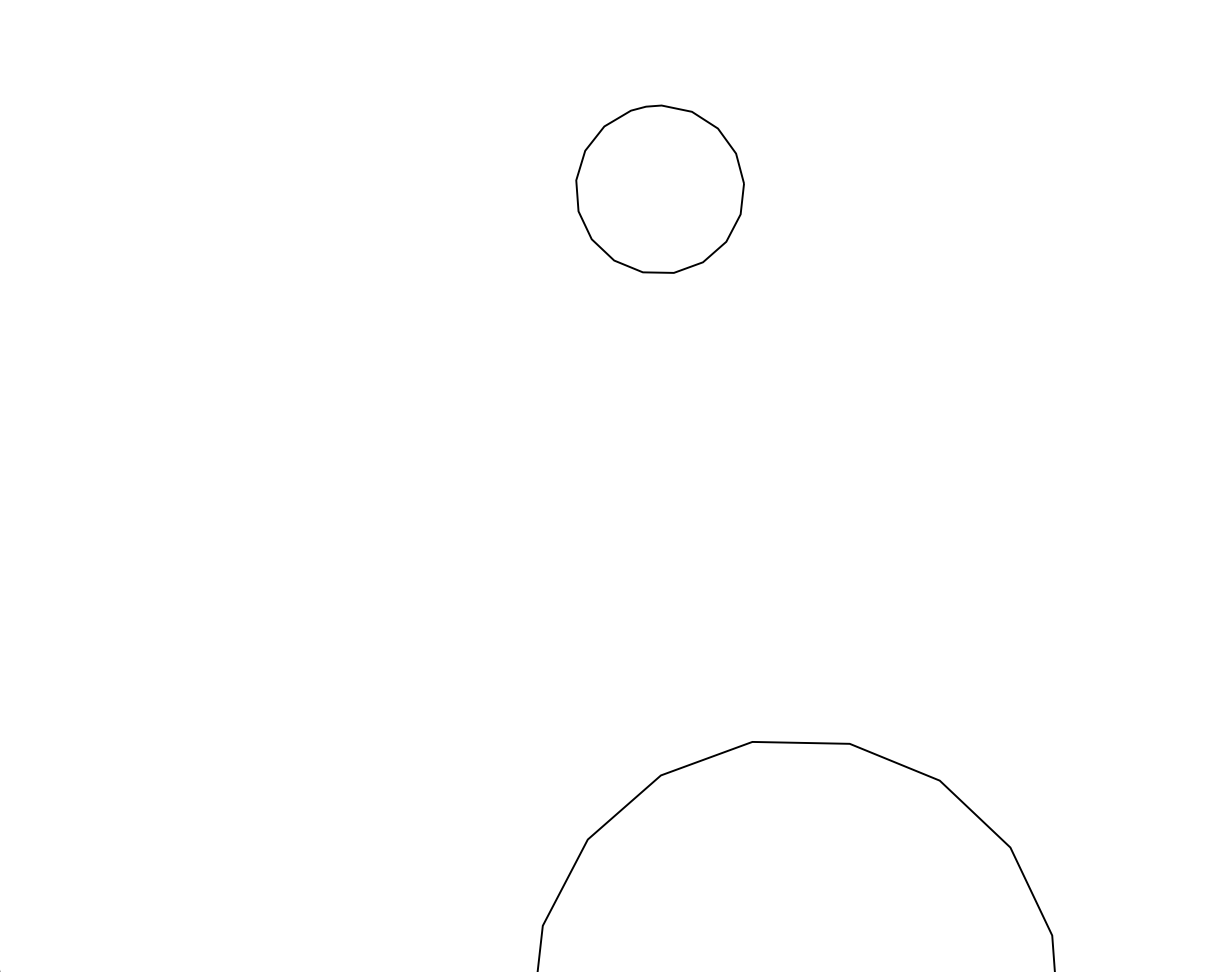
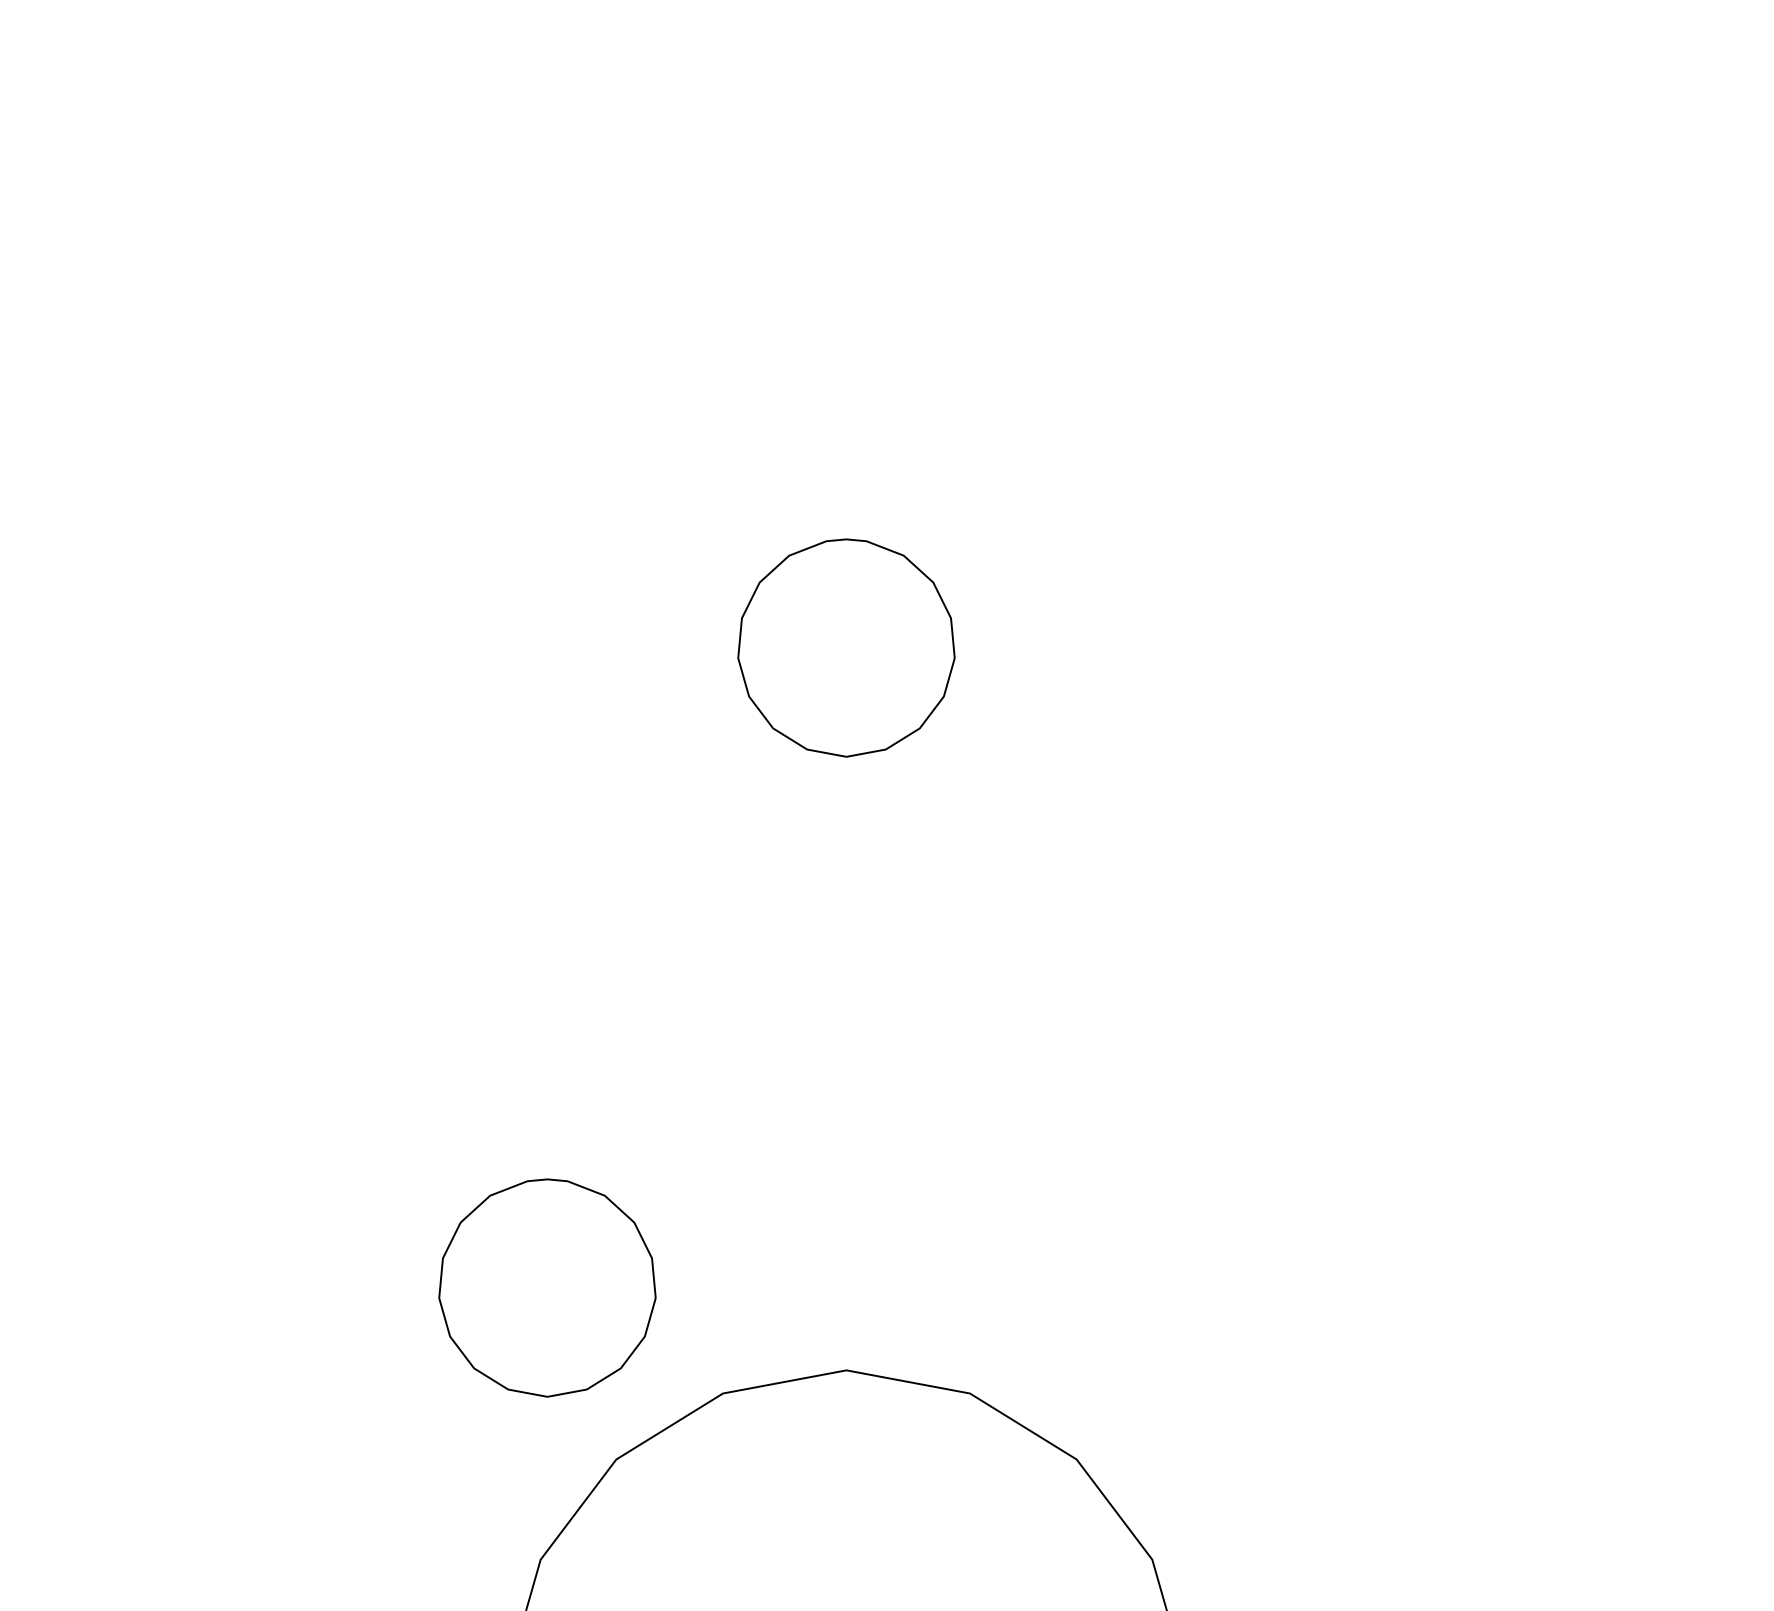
part: (513, 716) -> (547, 1287), added

